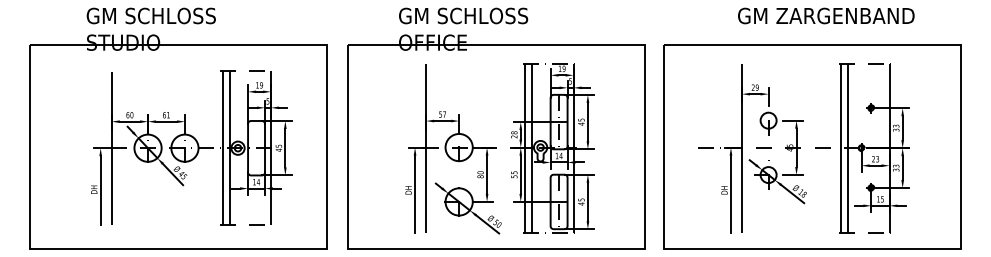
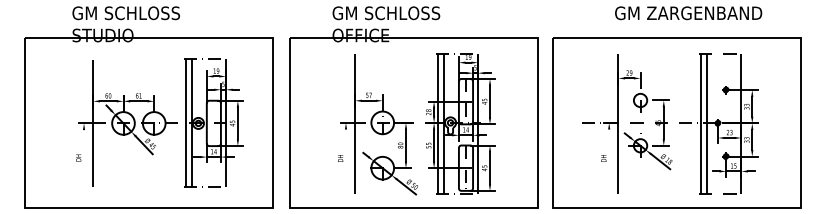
line: (100, 190) -> (83, 158), removed
line: (415, 193) -> (346, 161), removed
line: (730, 193) -> (608, 161), removed

